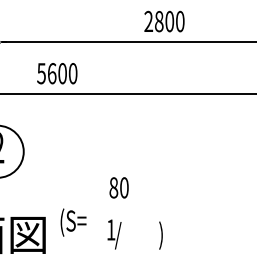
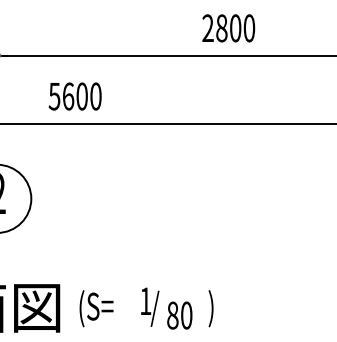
text: (164, 21) -> (228, 28), moved
text: (118, 187) -> (178, 315), moved
text: (73, 222) -> (96, 308), moved

